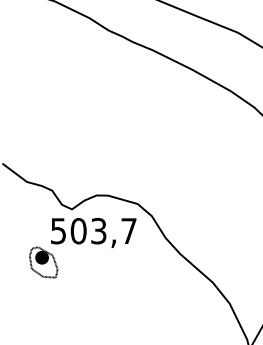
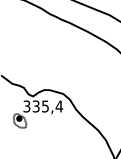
text: (94, 231) -> (43, 106), 503,7 -> 335,4

